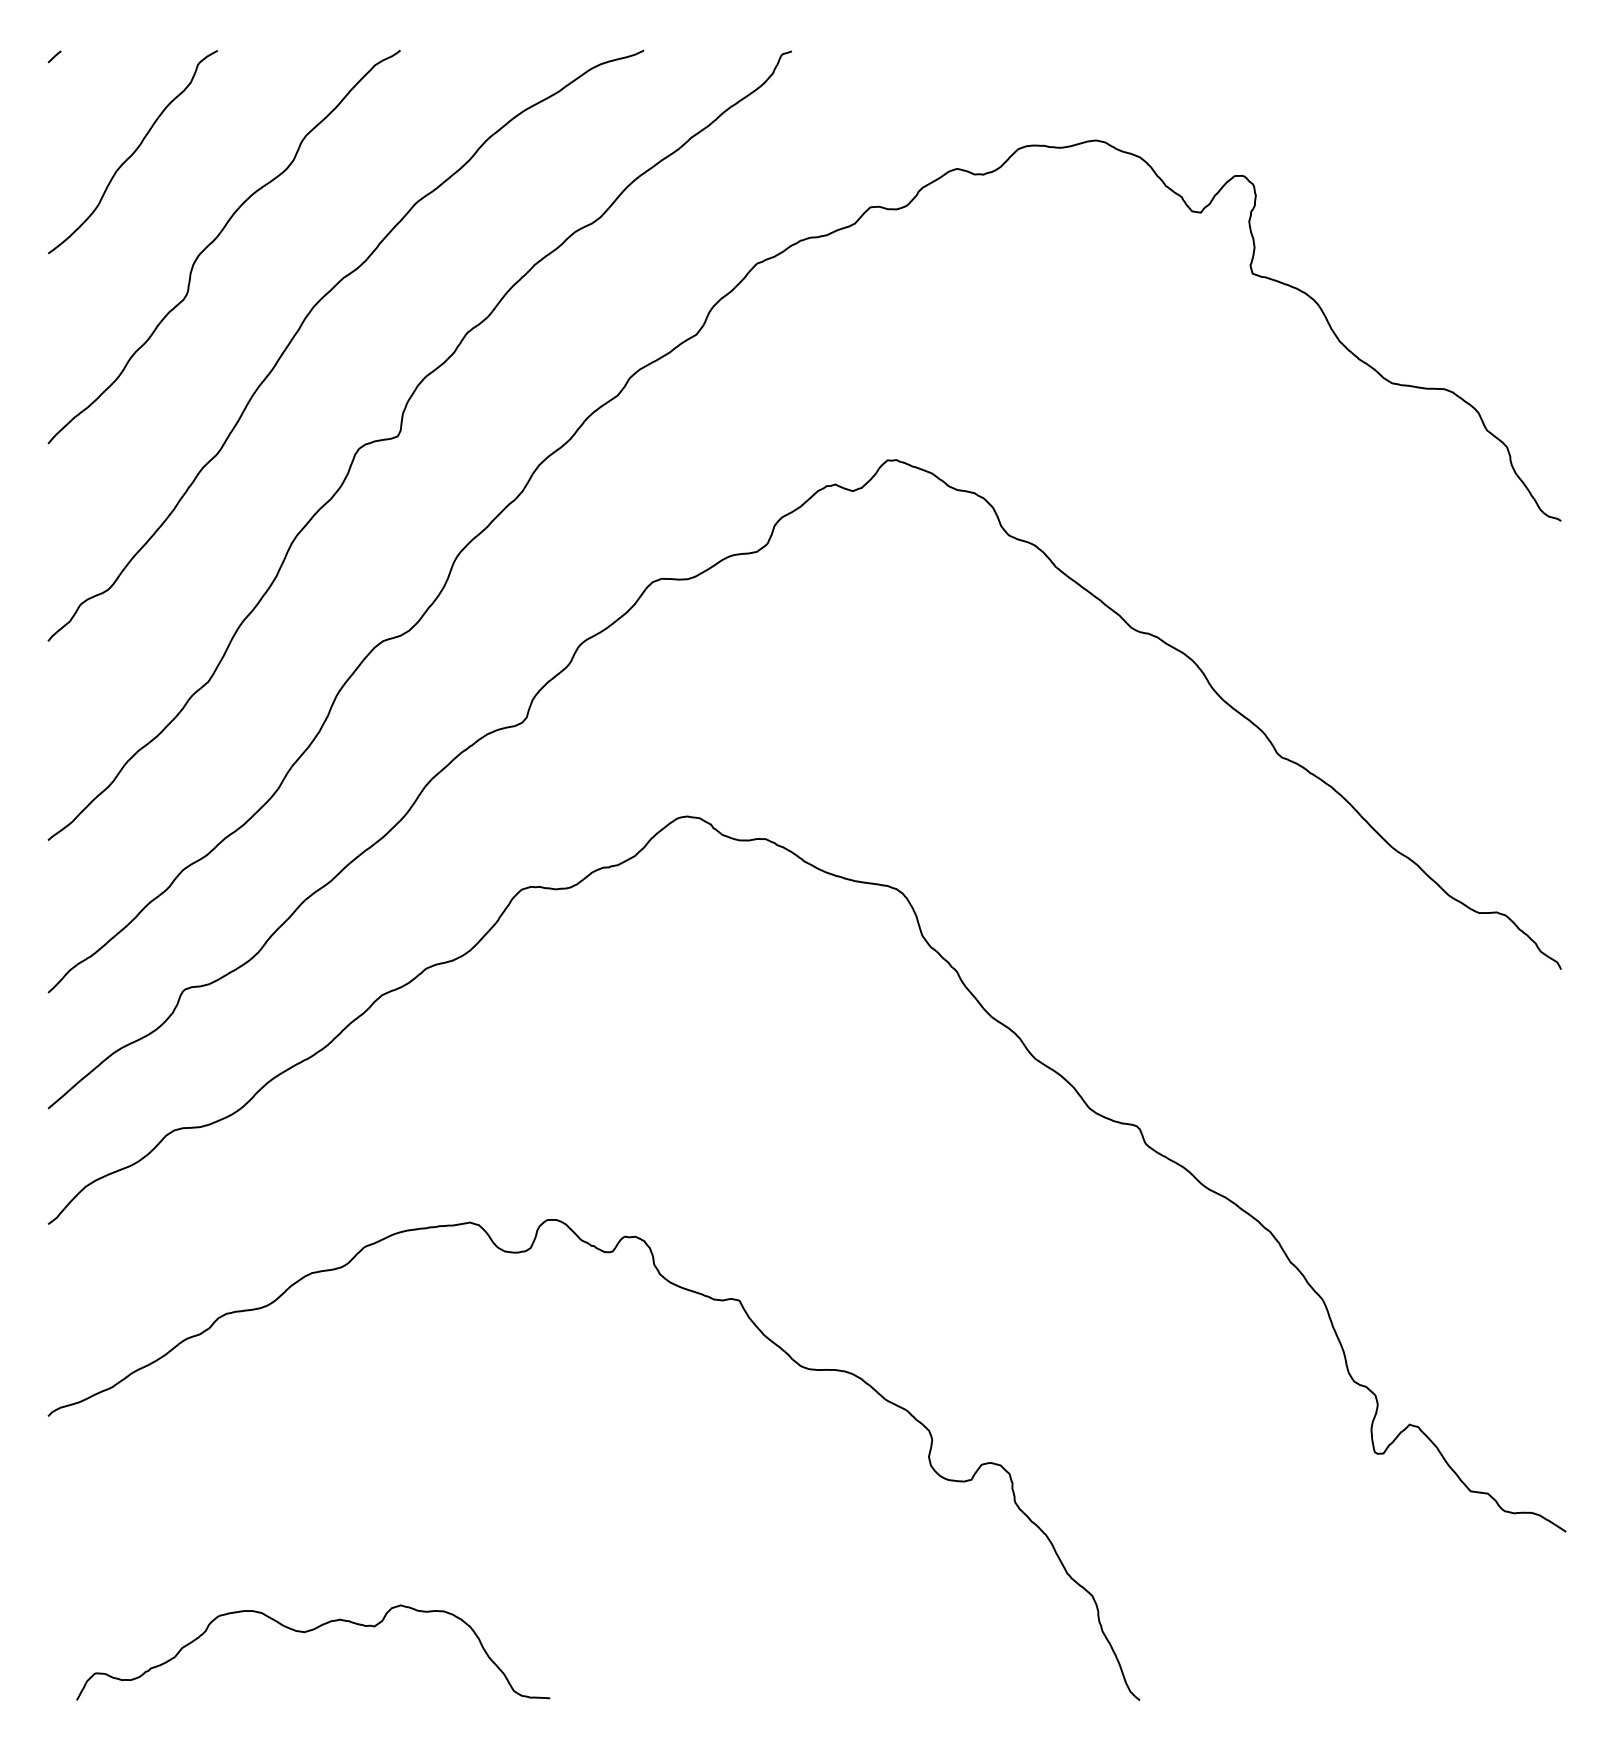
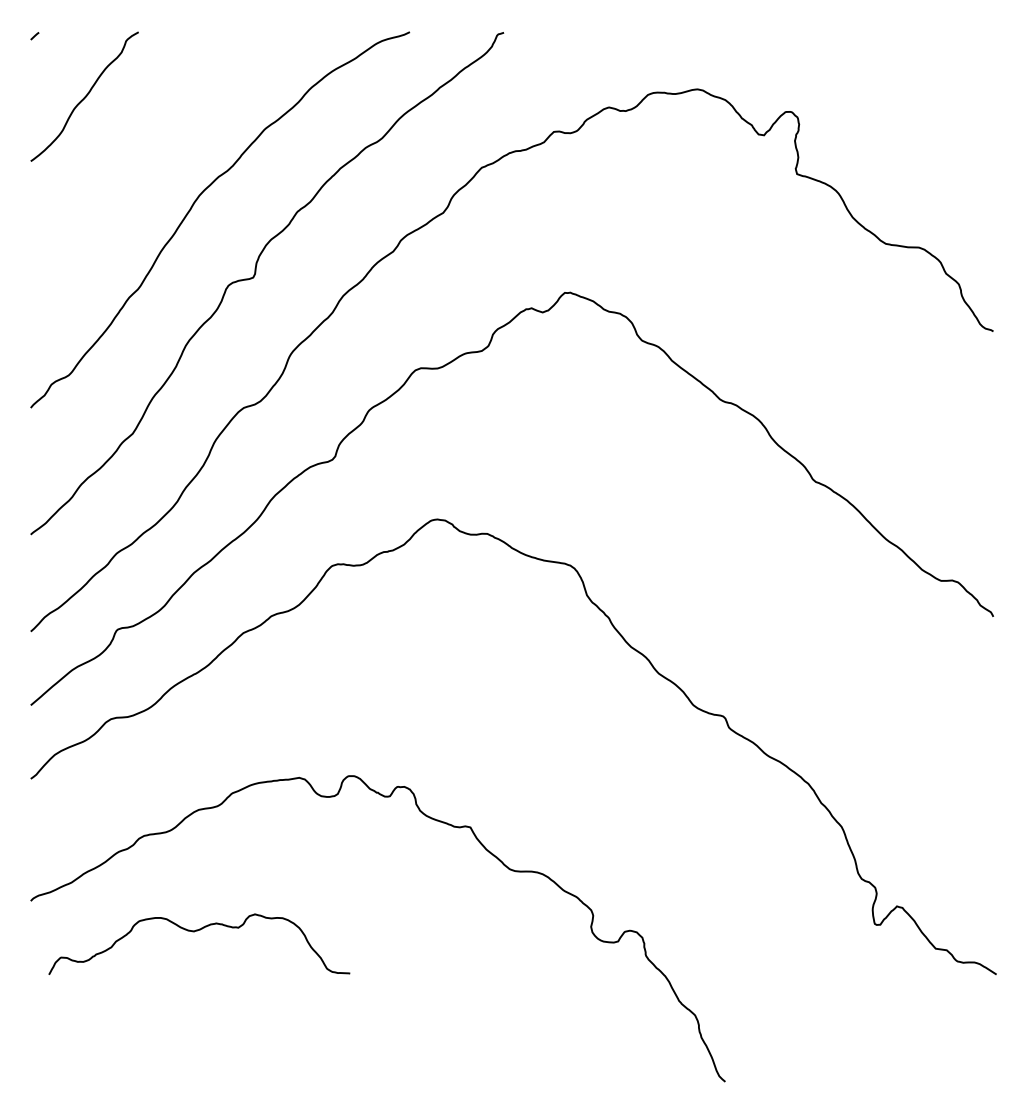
curve: (217, 239) -> (138, 152), removed
curve: (305, 1633) -> (194, 932), moved

